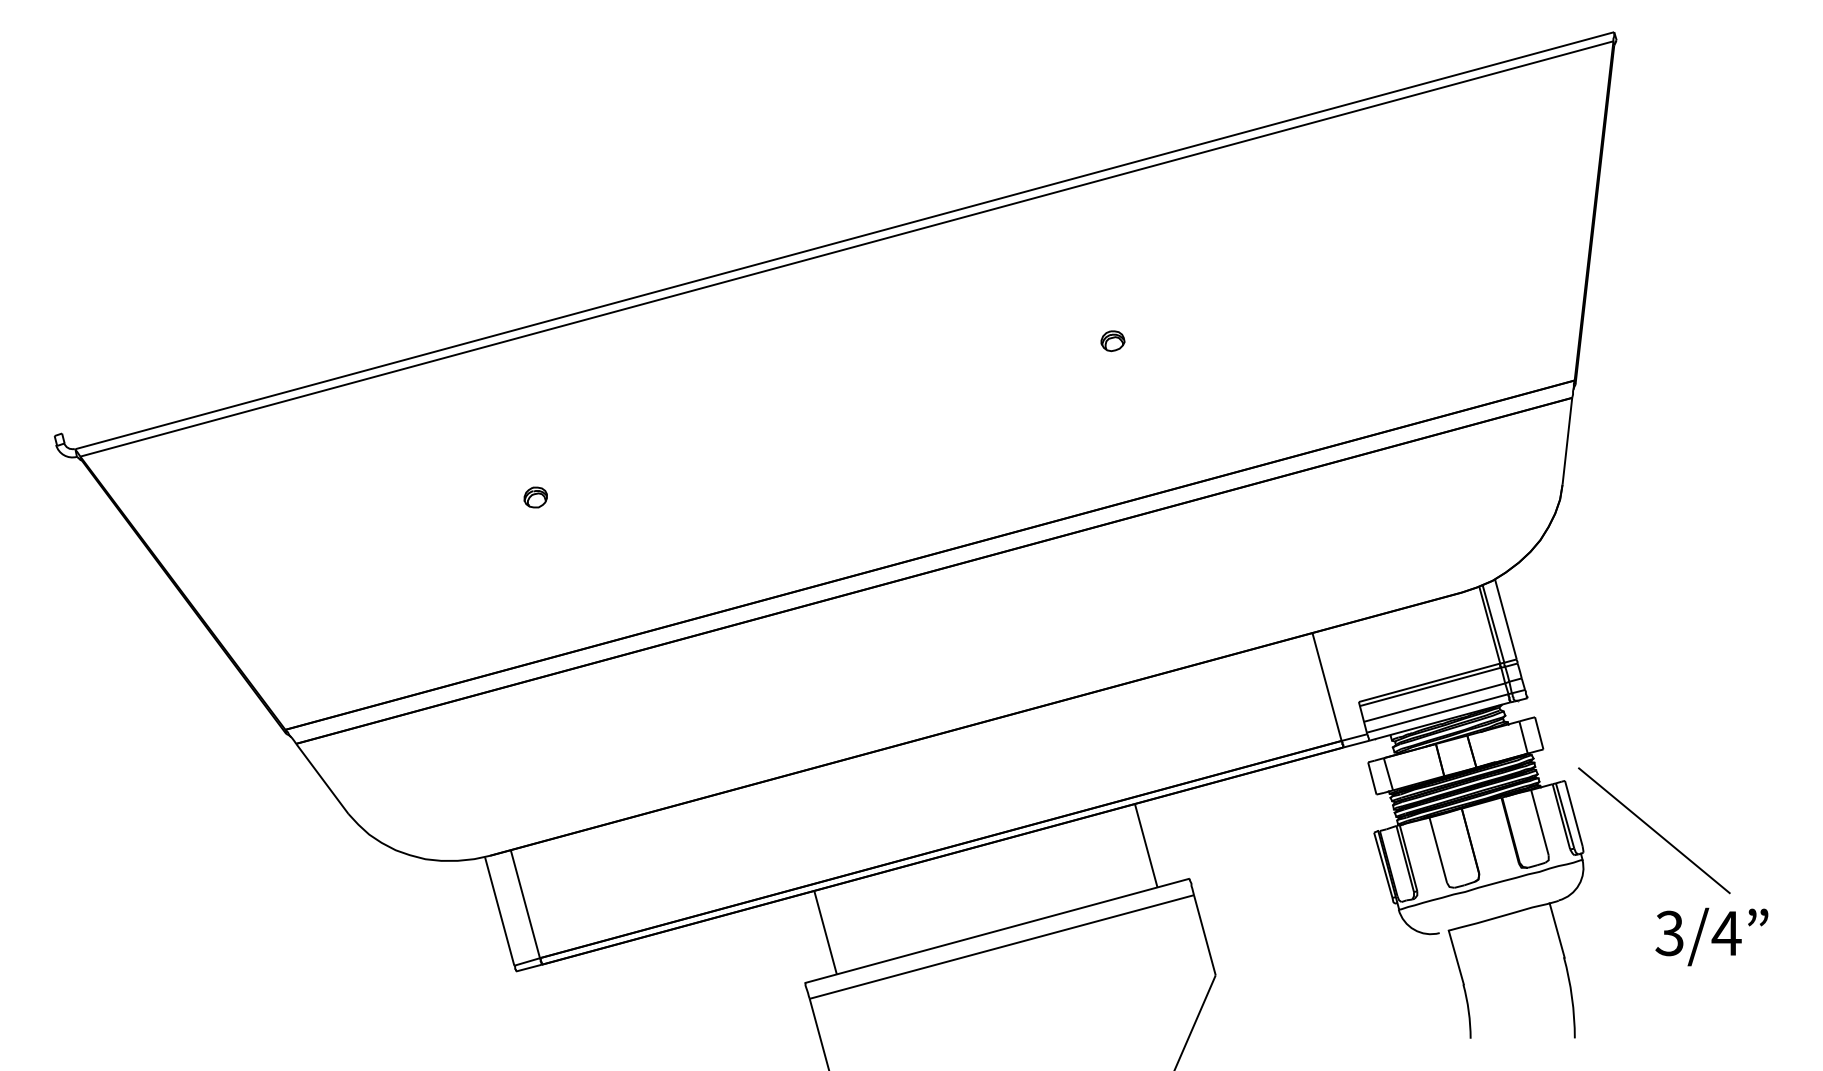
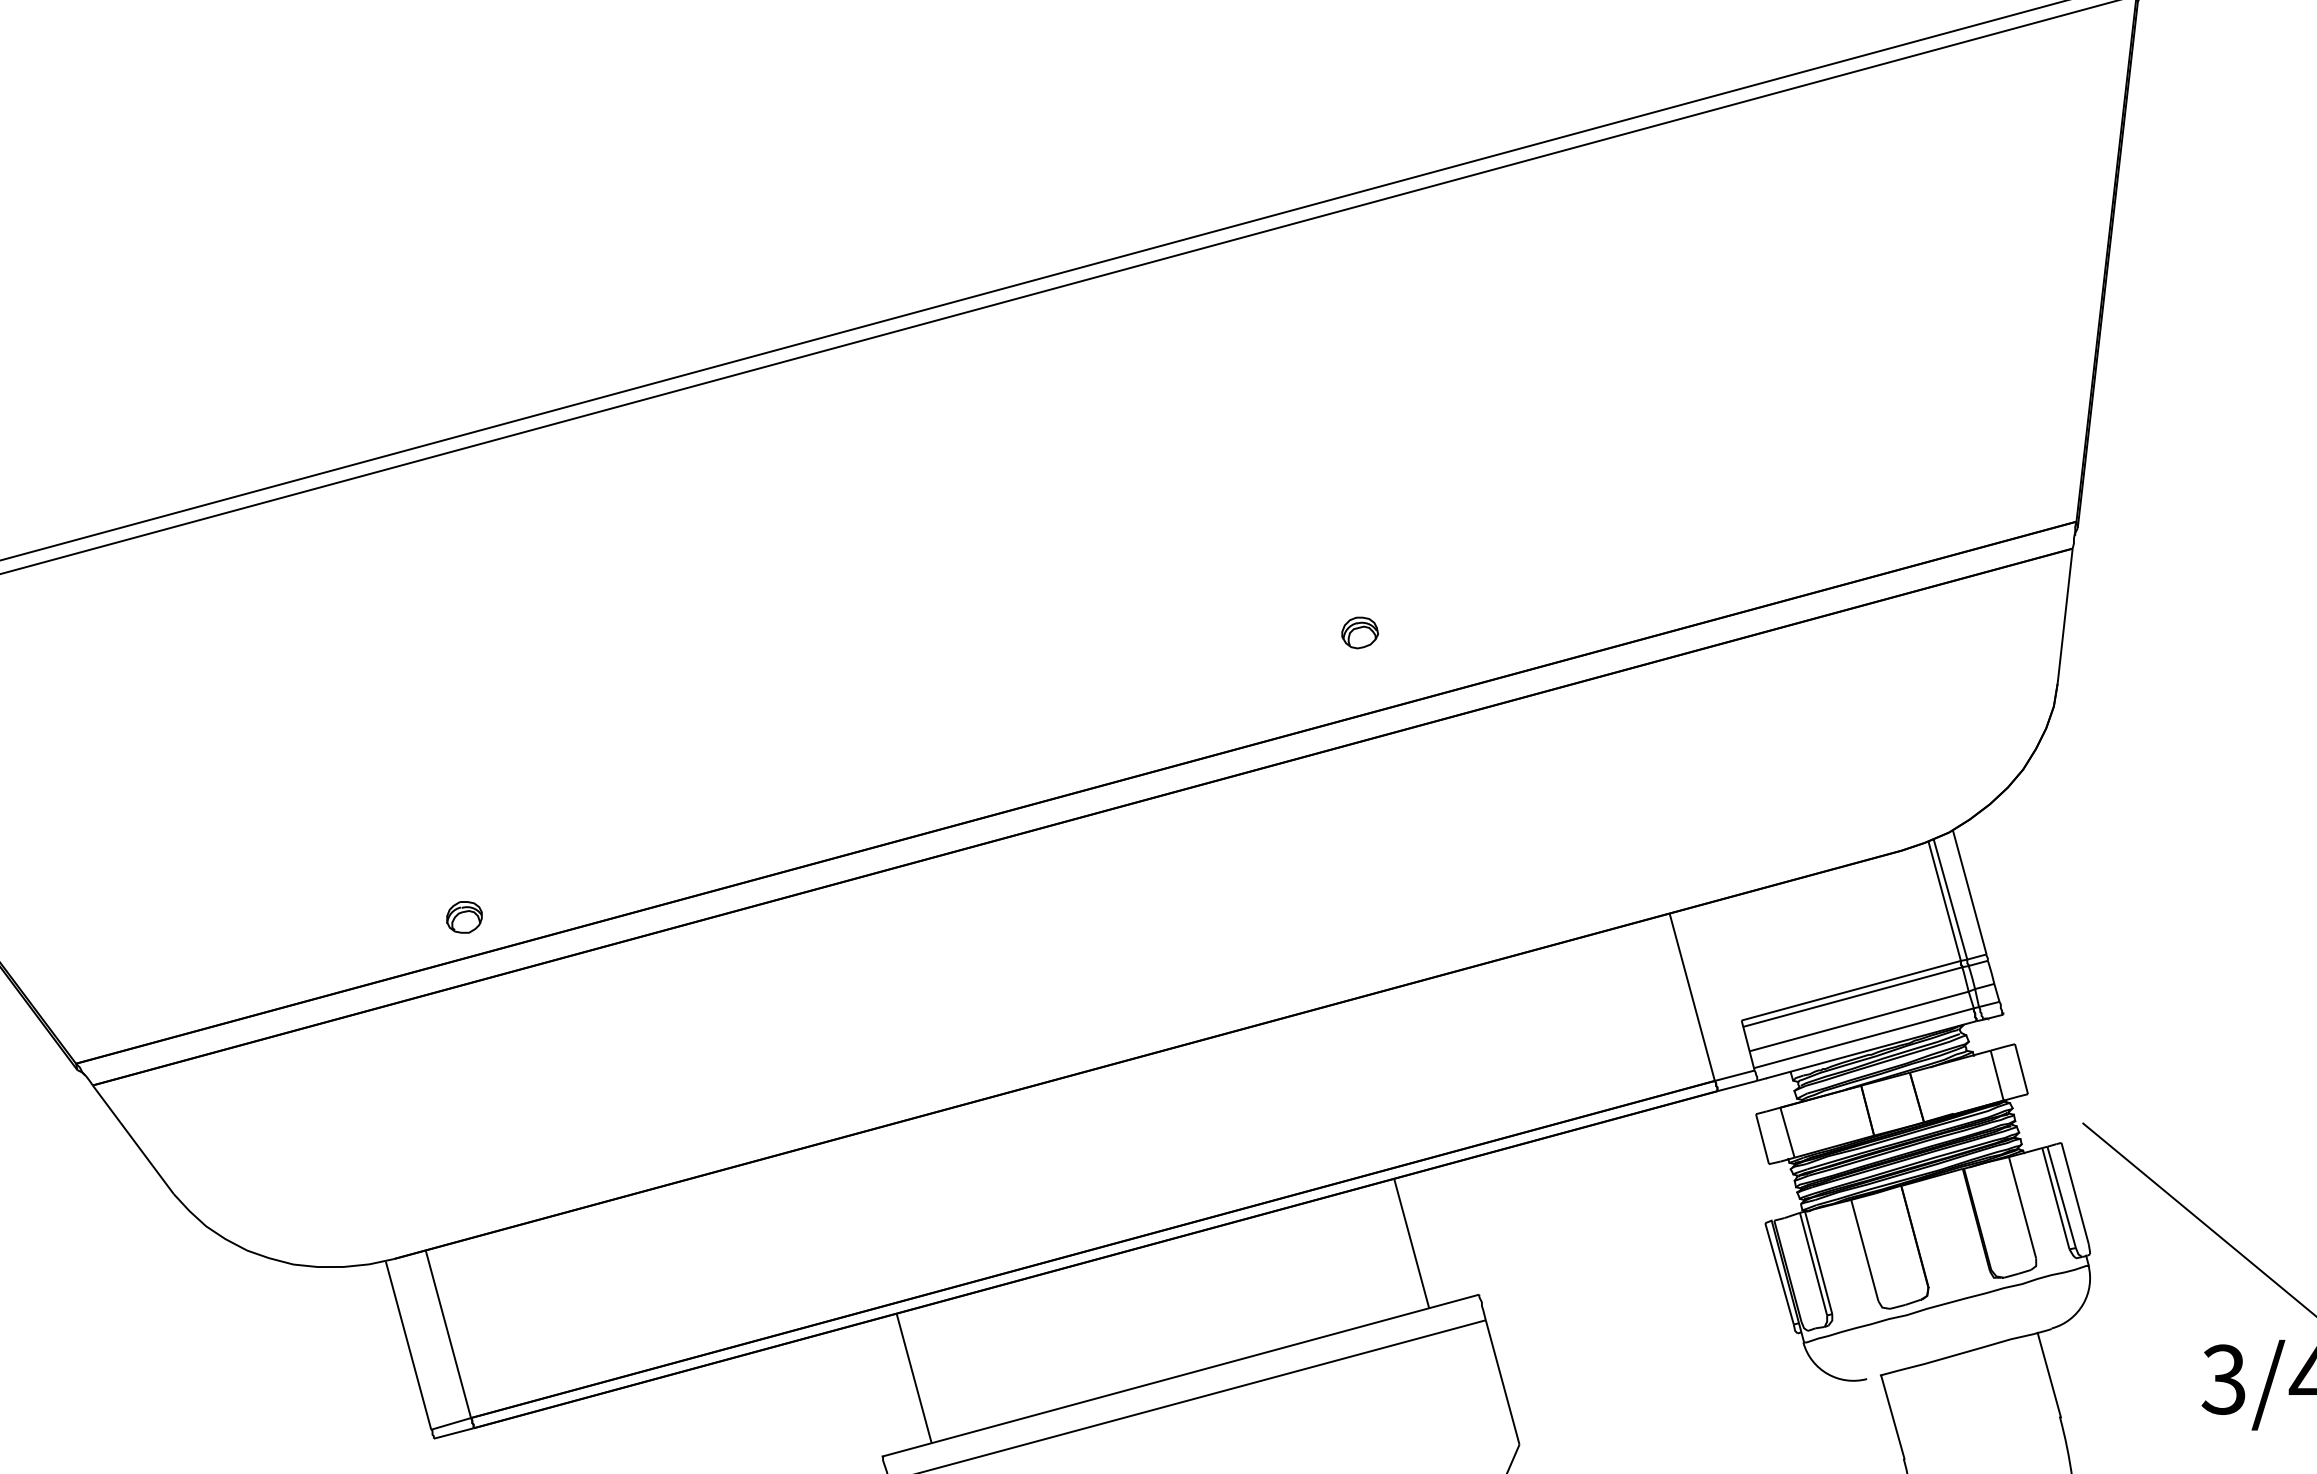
part: (1112, 341) -> (1359, 633), moved
part: (535, 497) -> (464, 917), moved

